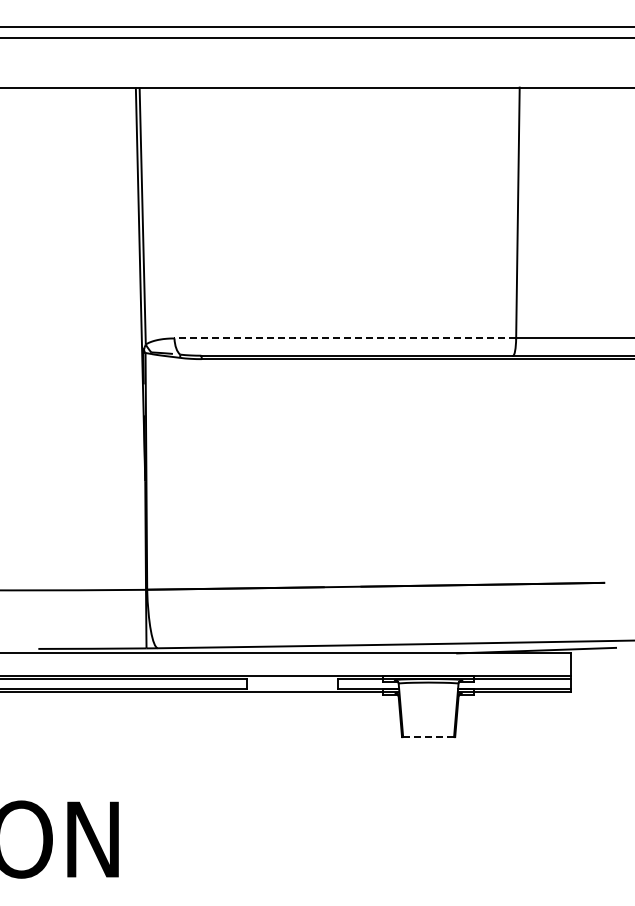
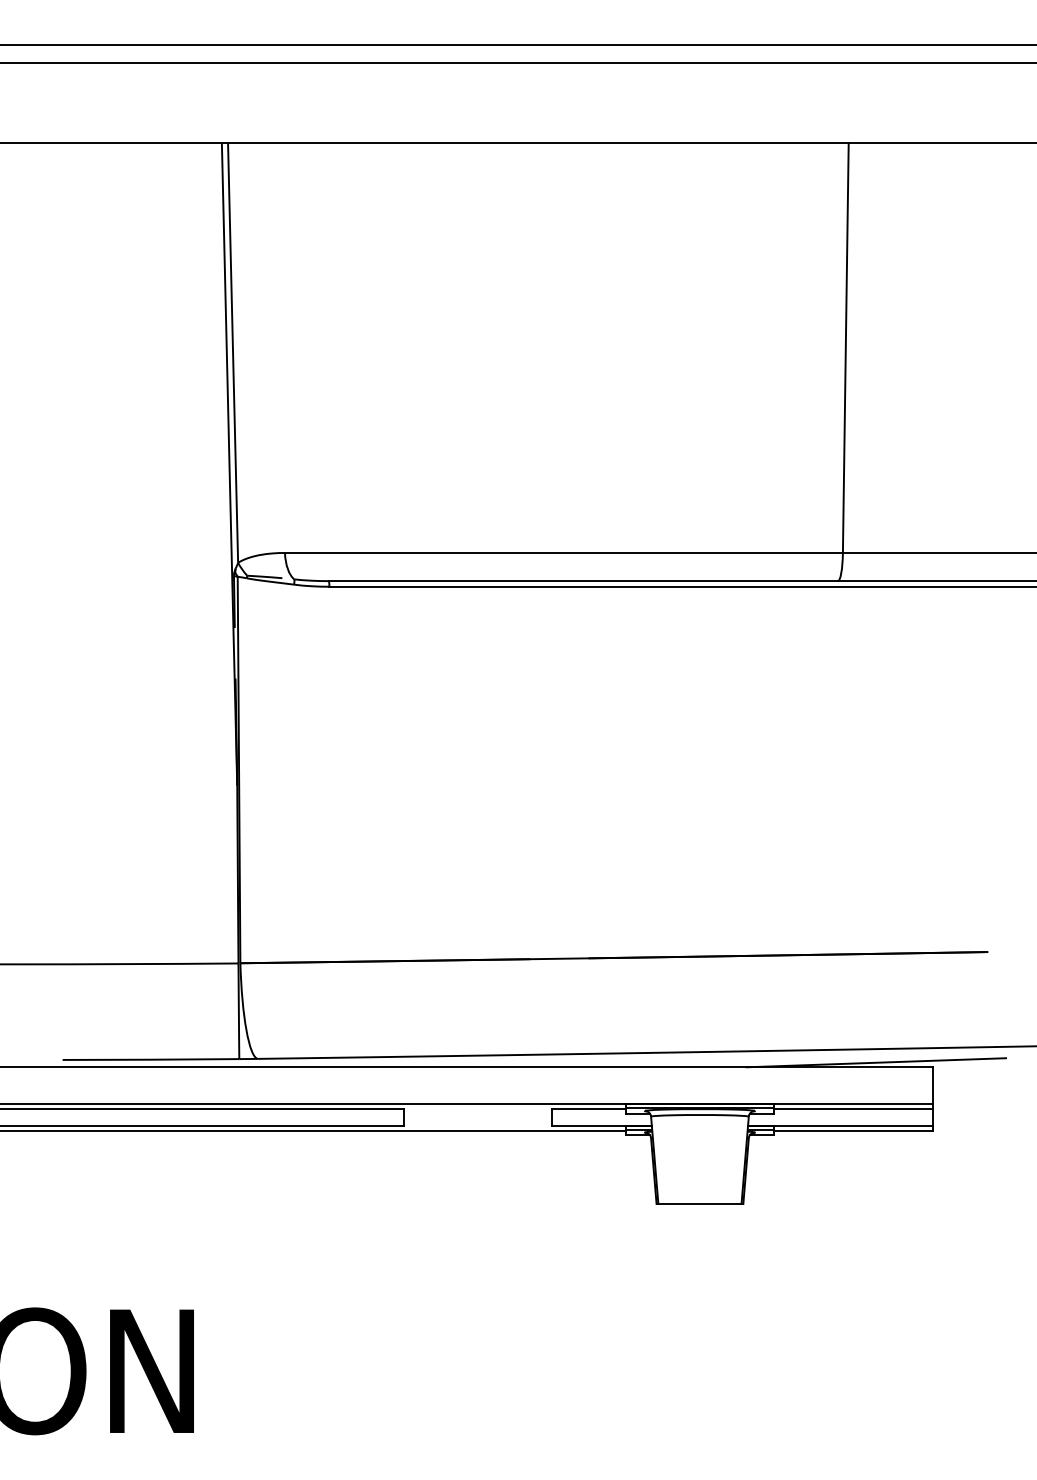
line: (345, 338) -> (564, 553), dashed -> solid
line: (428, 737) -> (699, 1204), dashed -> solid

